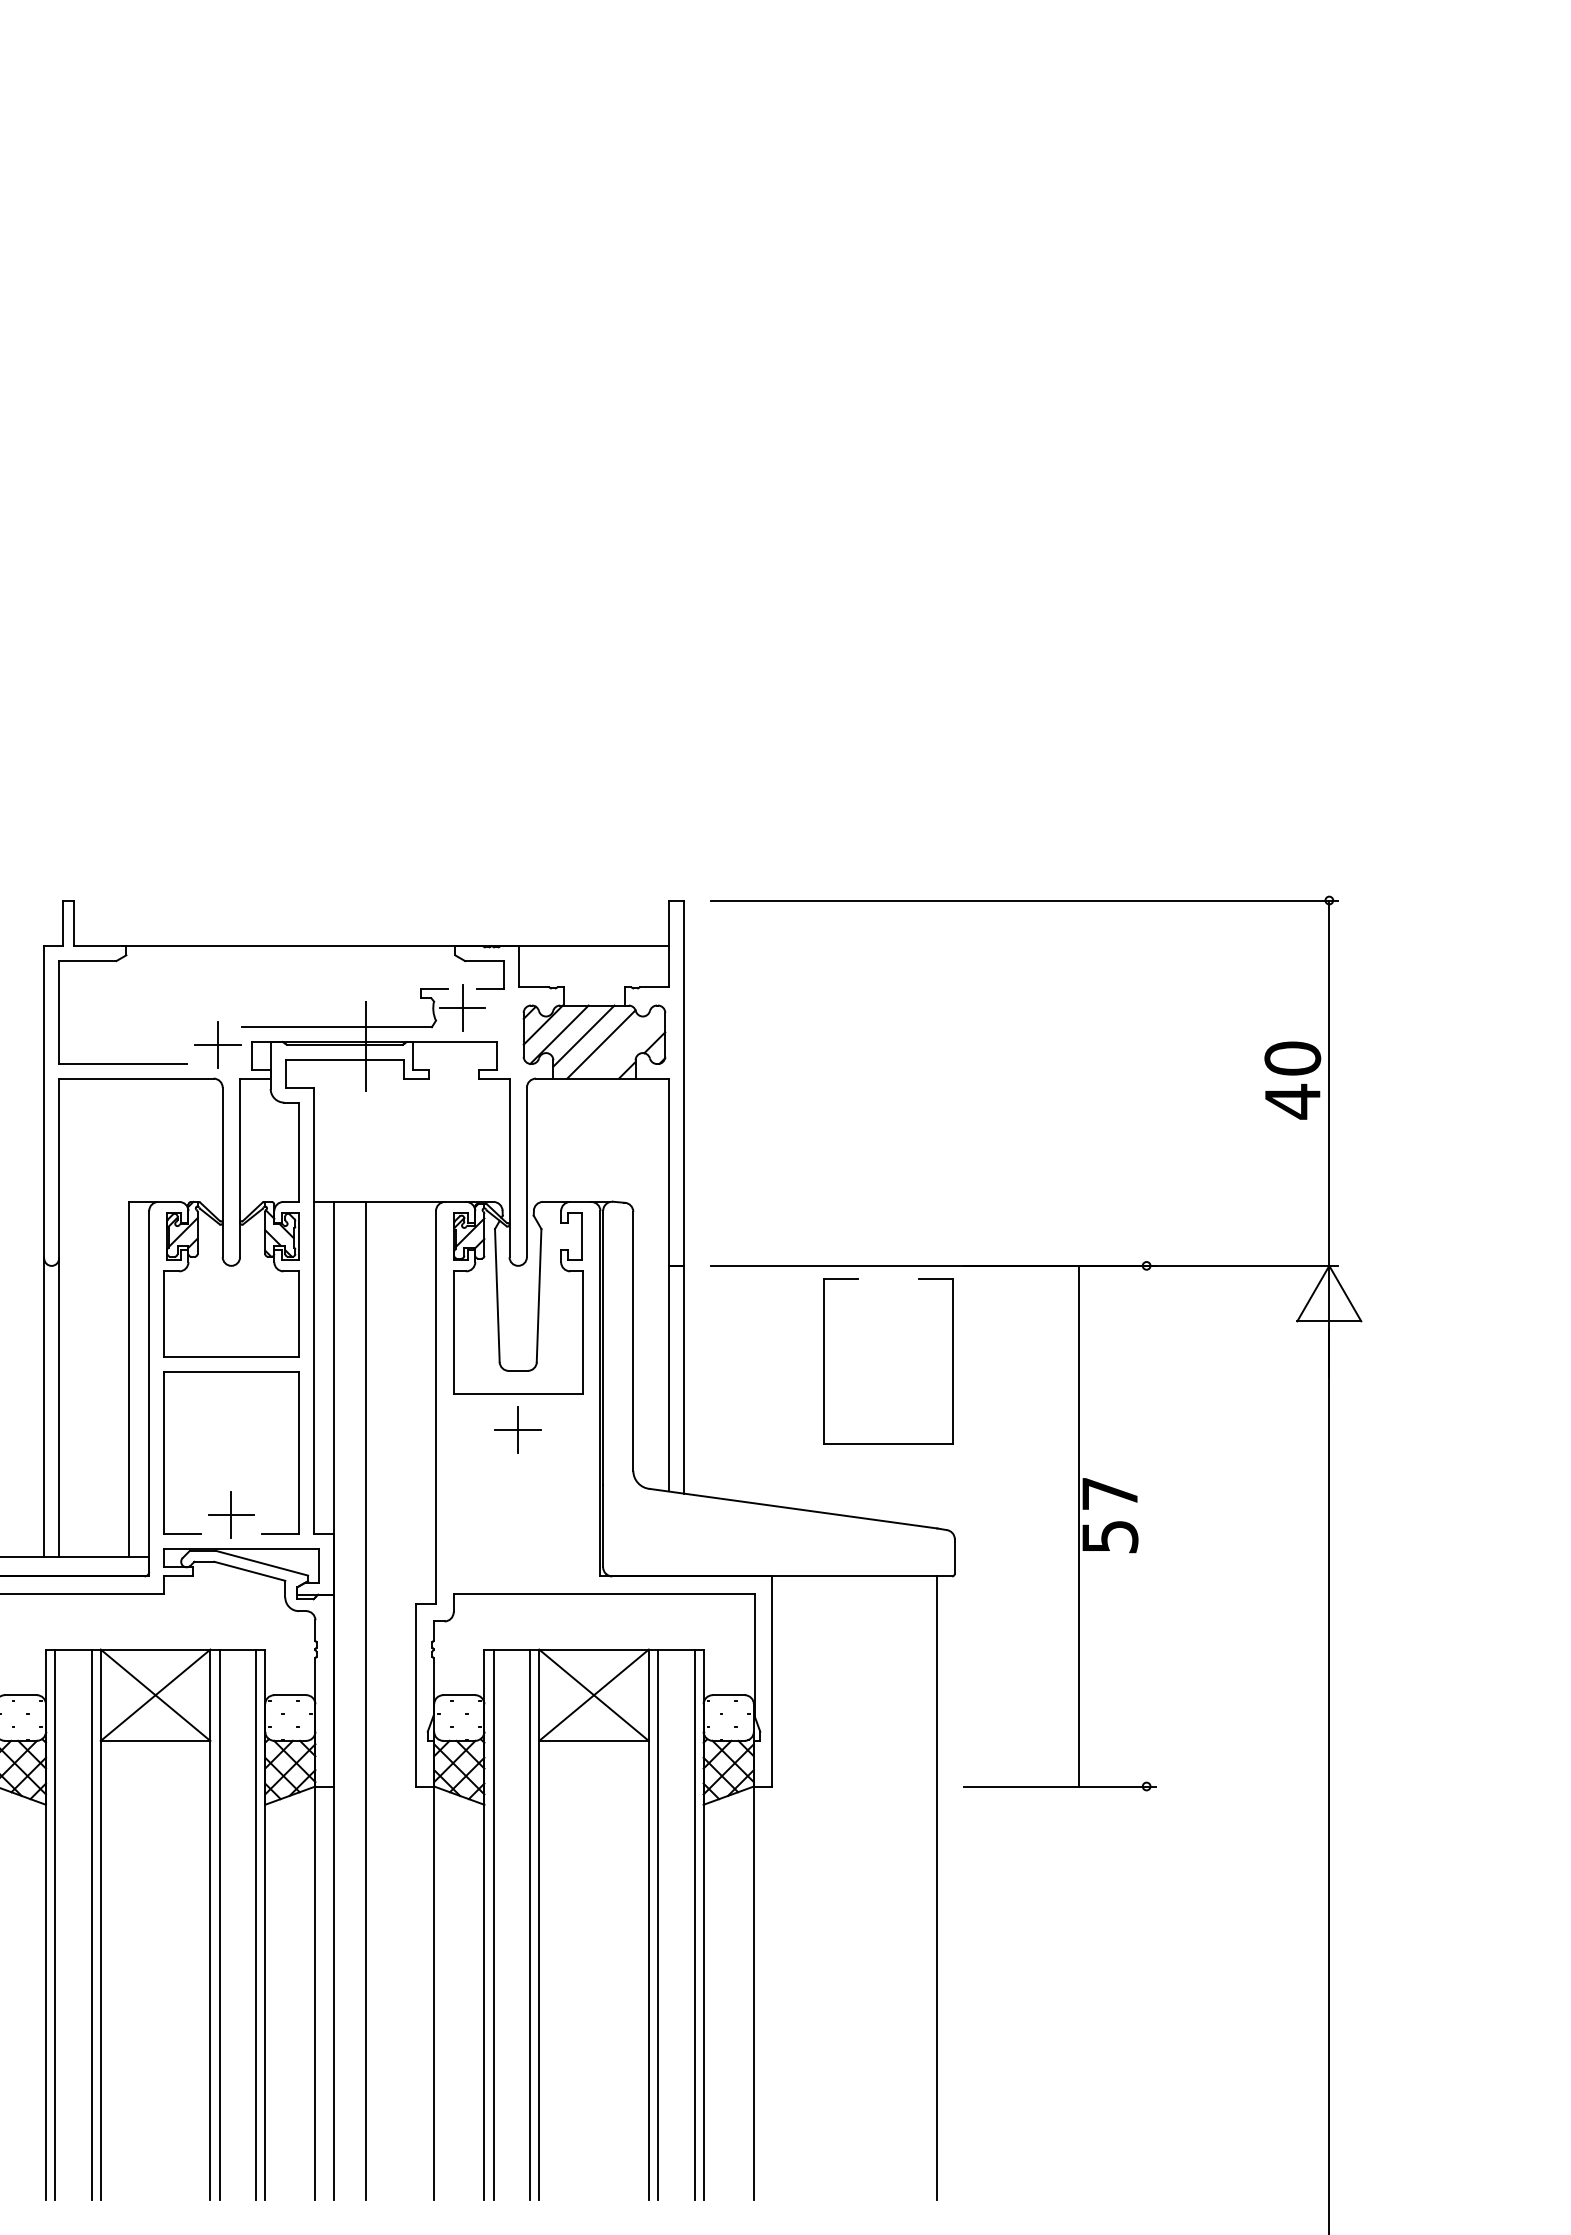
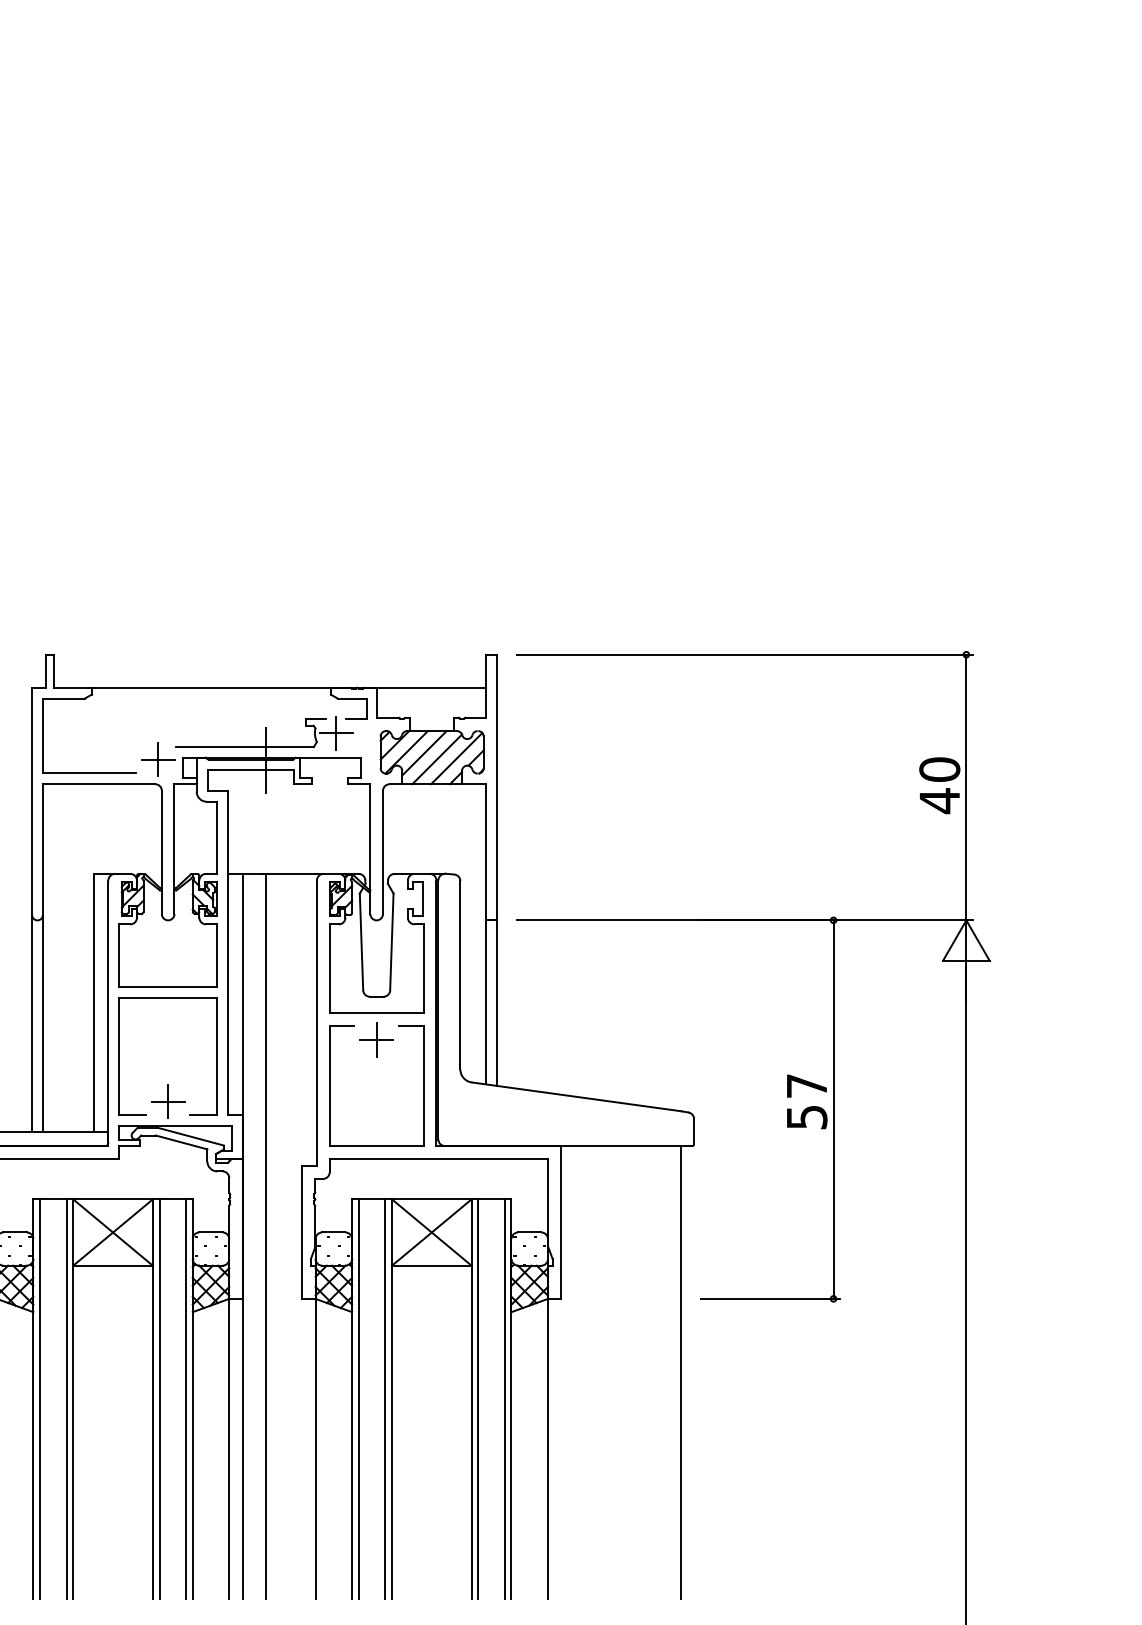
line: (628, 1043) -> (456, 758), added
part: (824, 1360) -> (330, 1085), moved
line: (1079, 1526) -> (833, 1109), moved

